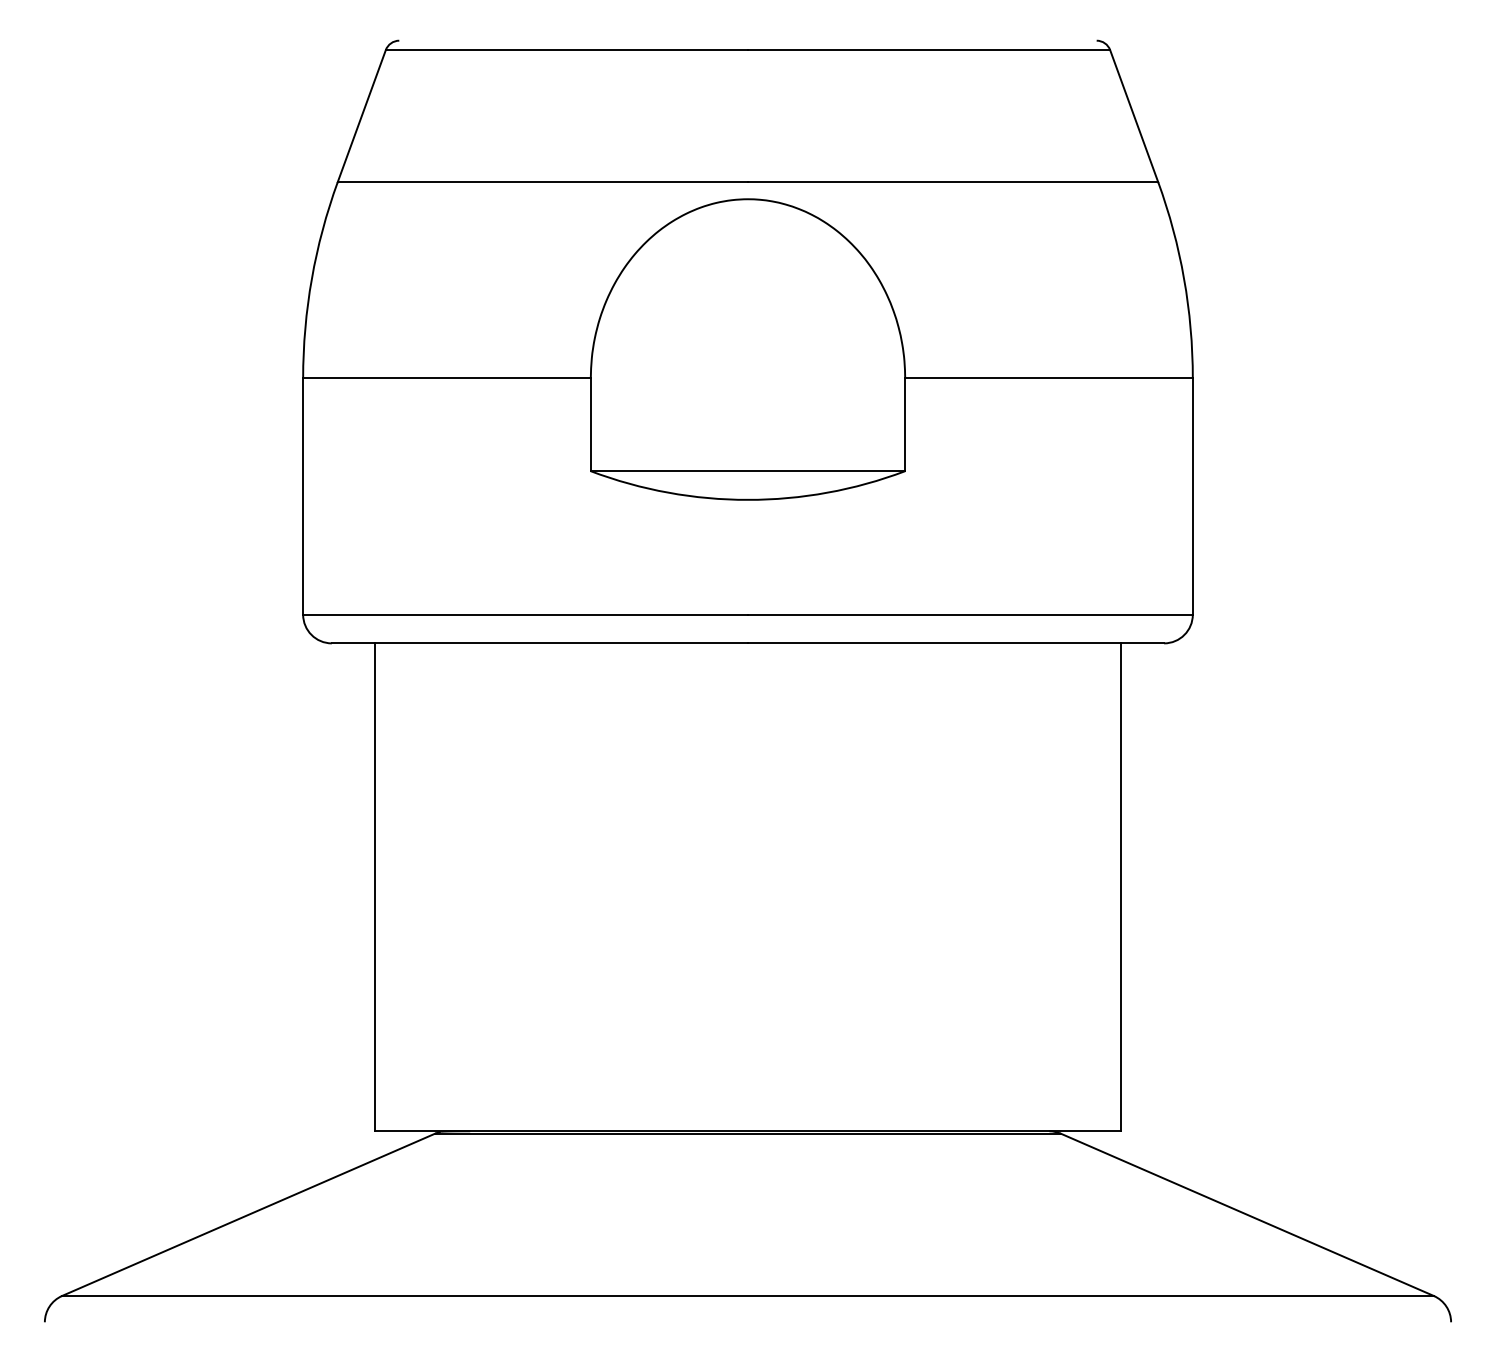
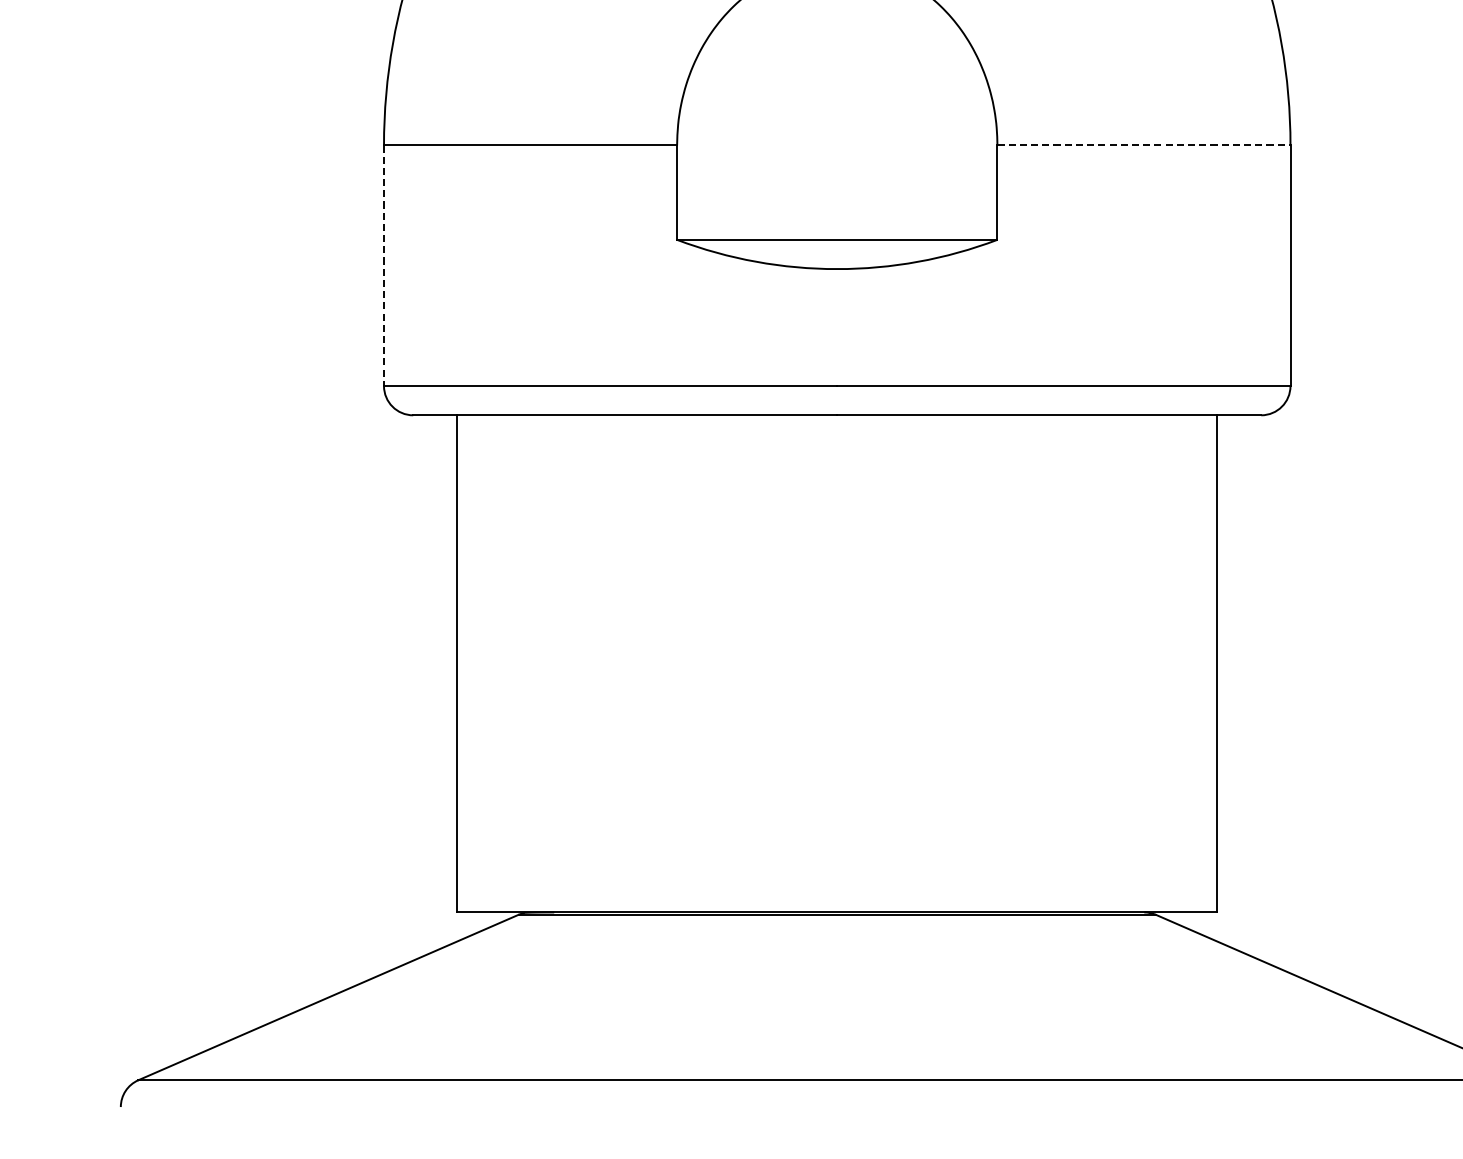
line: (1049, 378) -> (1144, 145), solid -> dashed
line: (303, 497) -> (384, 266), solid -> dashed

